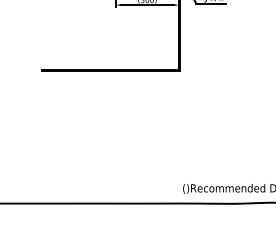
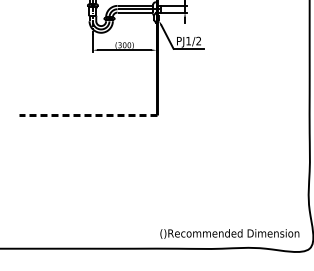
line: (110, 70) -> (87, 115), solid -> dashed

